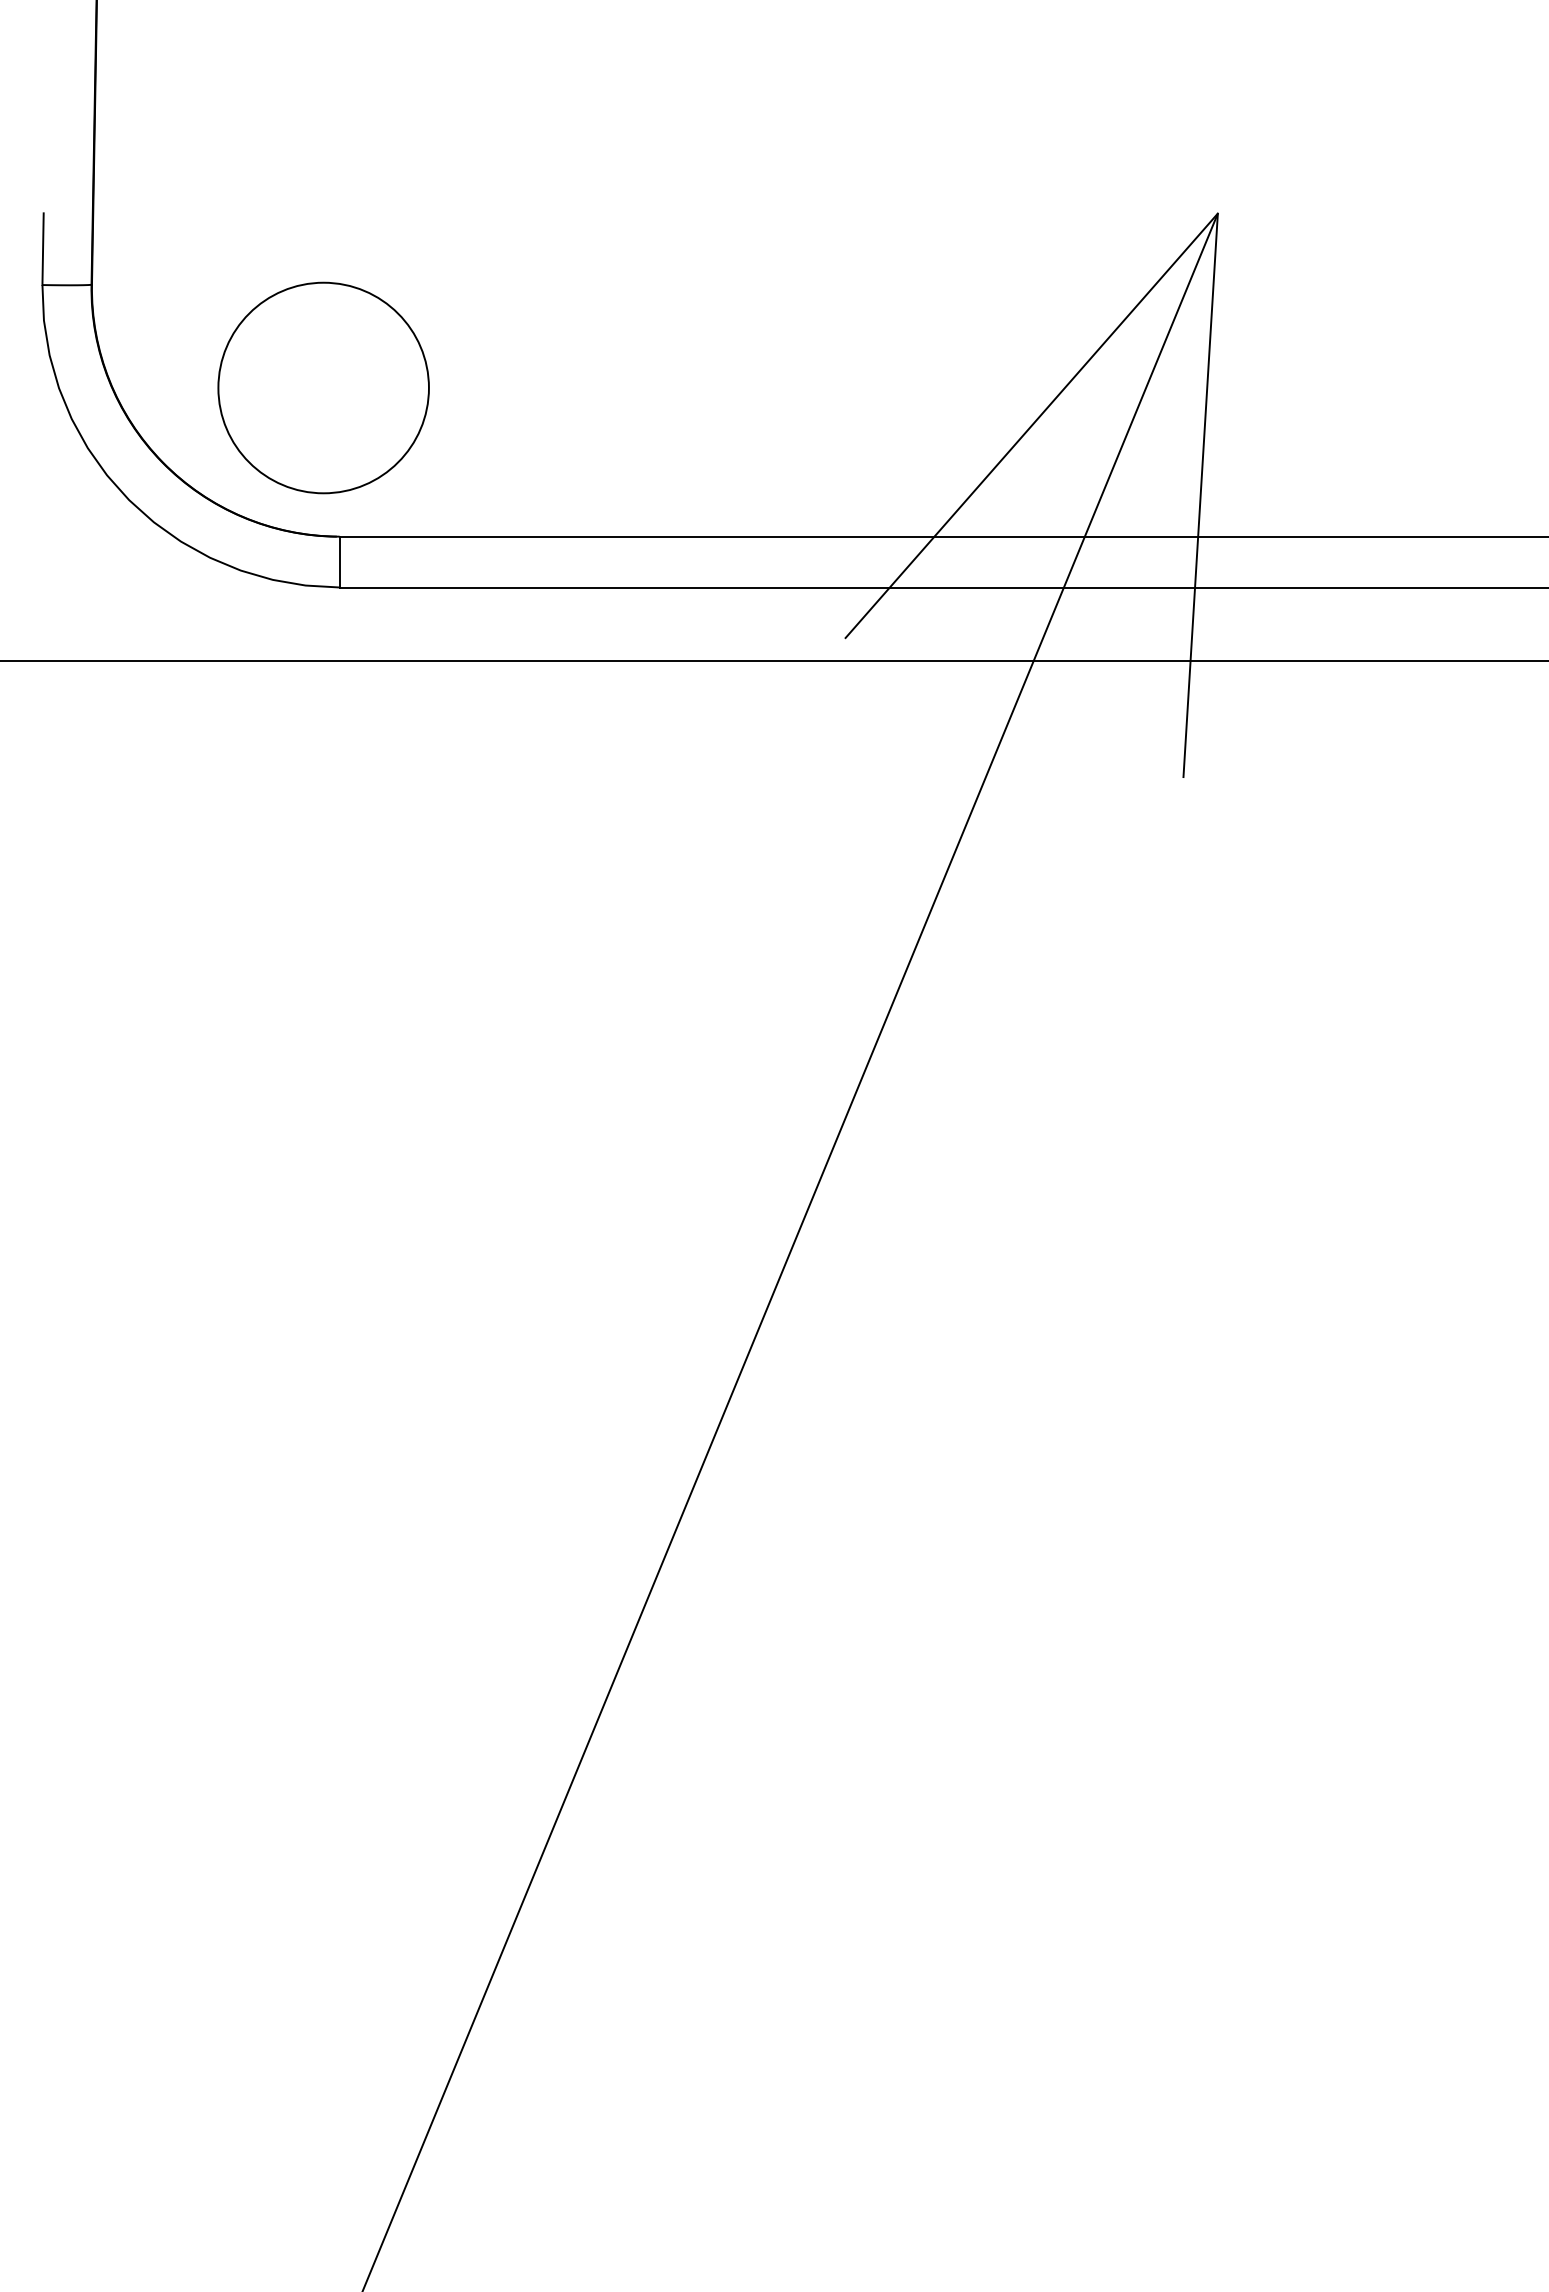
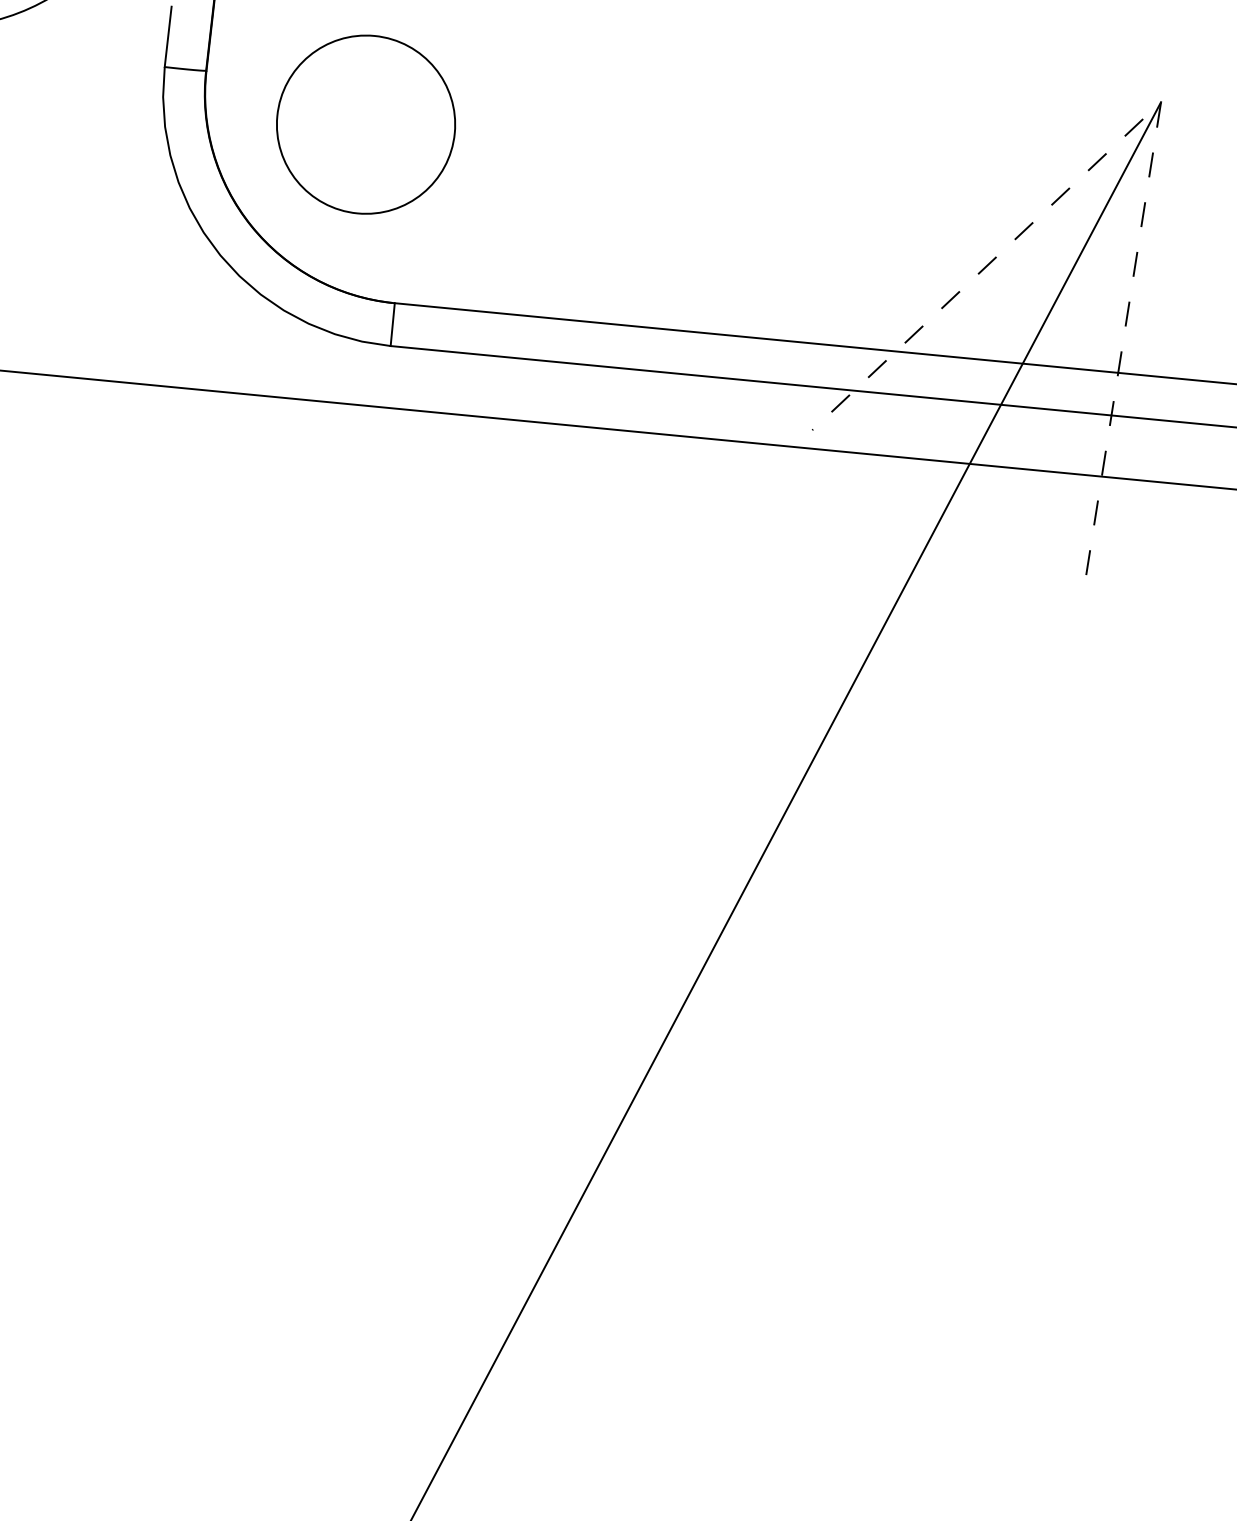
line: (1217, 213) -> (1160, 102), solid -> dashed
circle: (323, 387) -> (365, 124), moved

